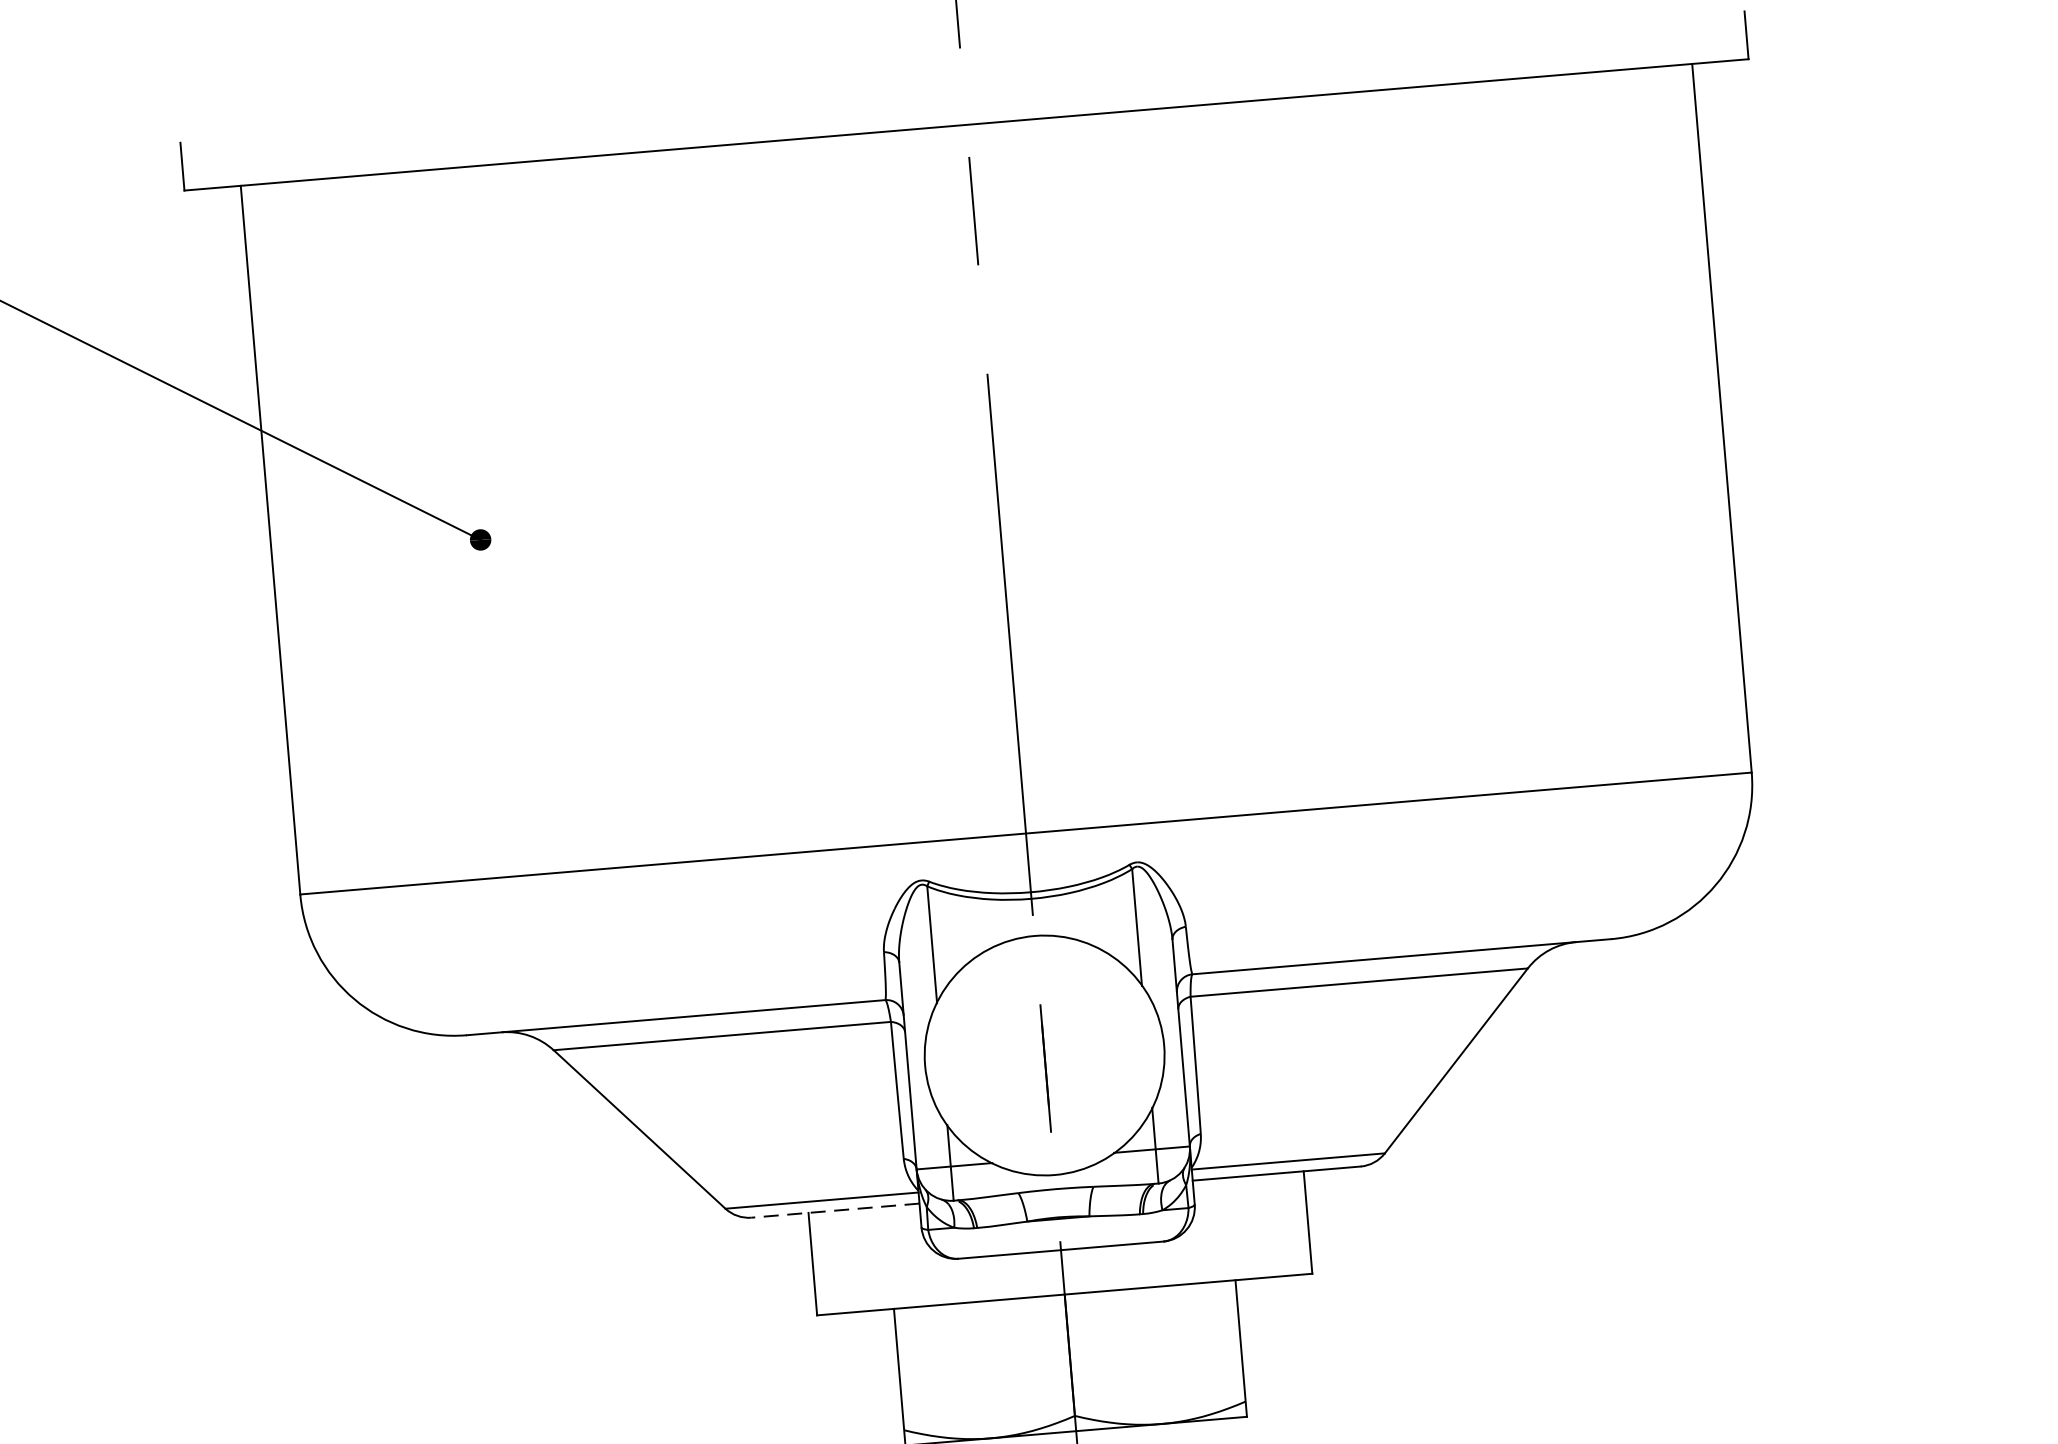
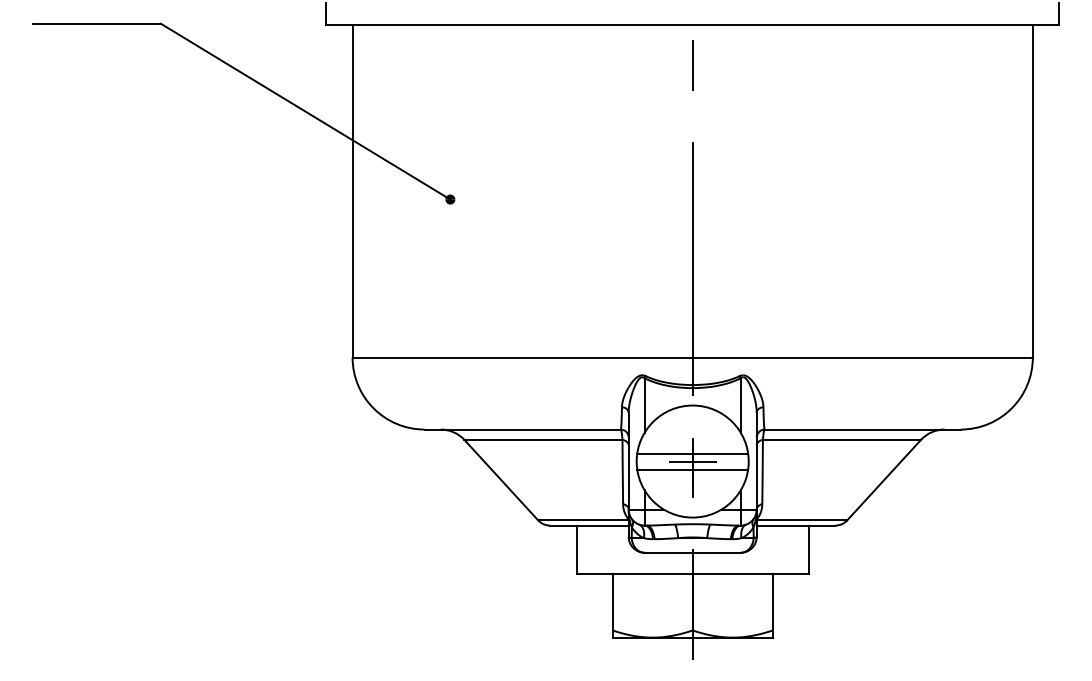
line: (1042, 1038) -> (692, 453), added
line: (1044, 1055) -> (692, 461), added
line: (1045, 1072) -> (692, 469), added
line: (833, 1210) -> (588, 525), dashed -> solid

